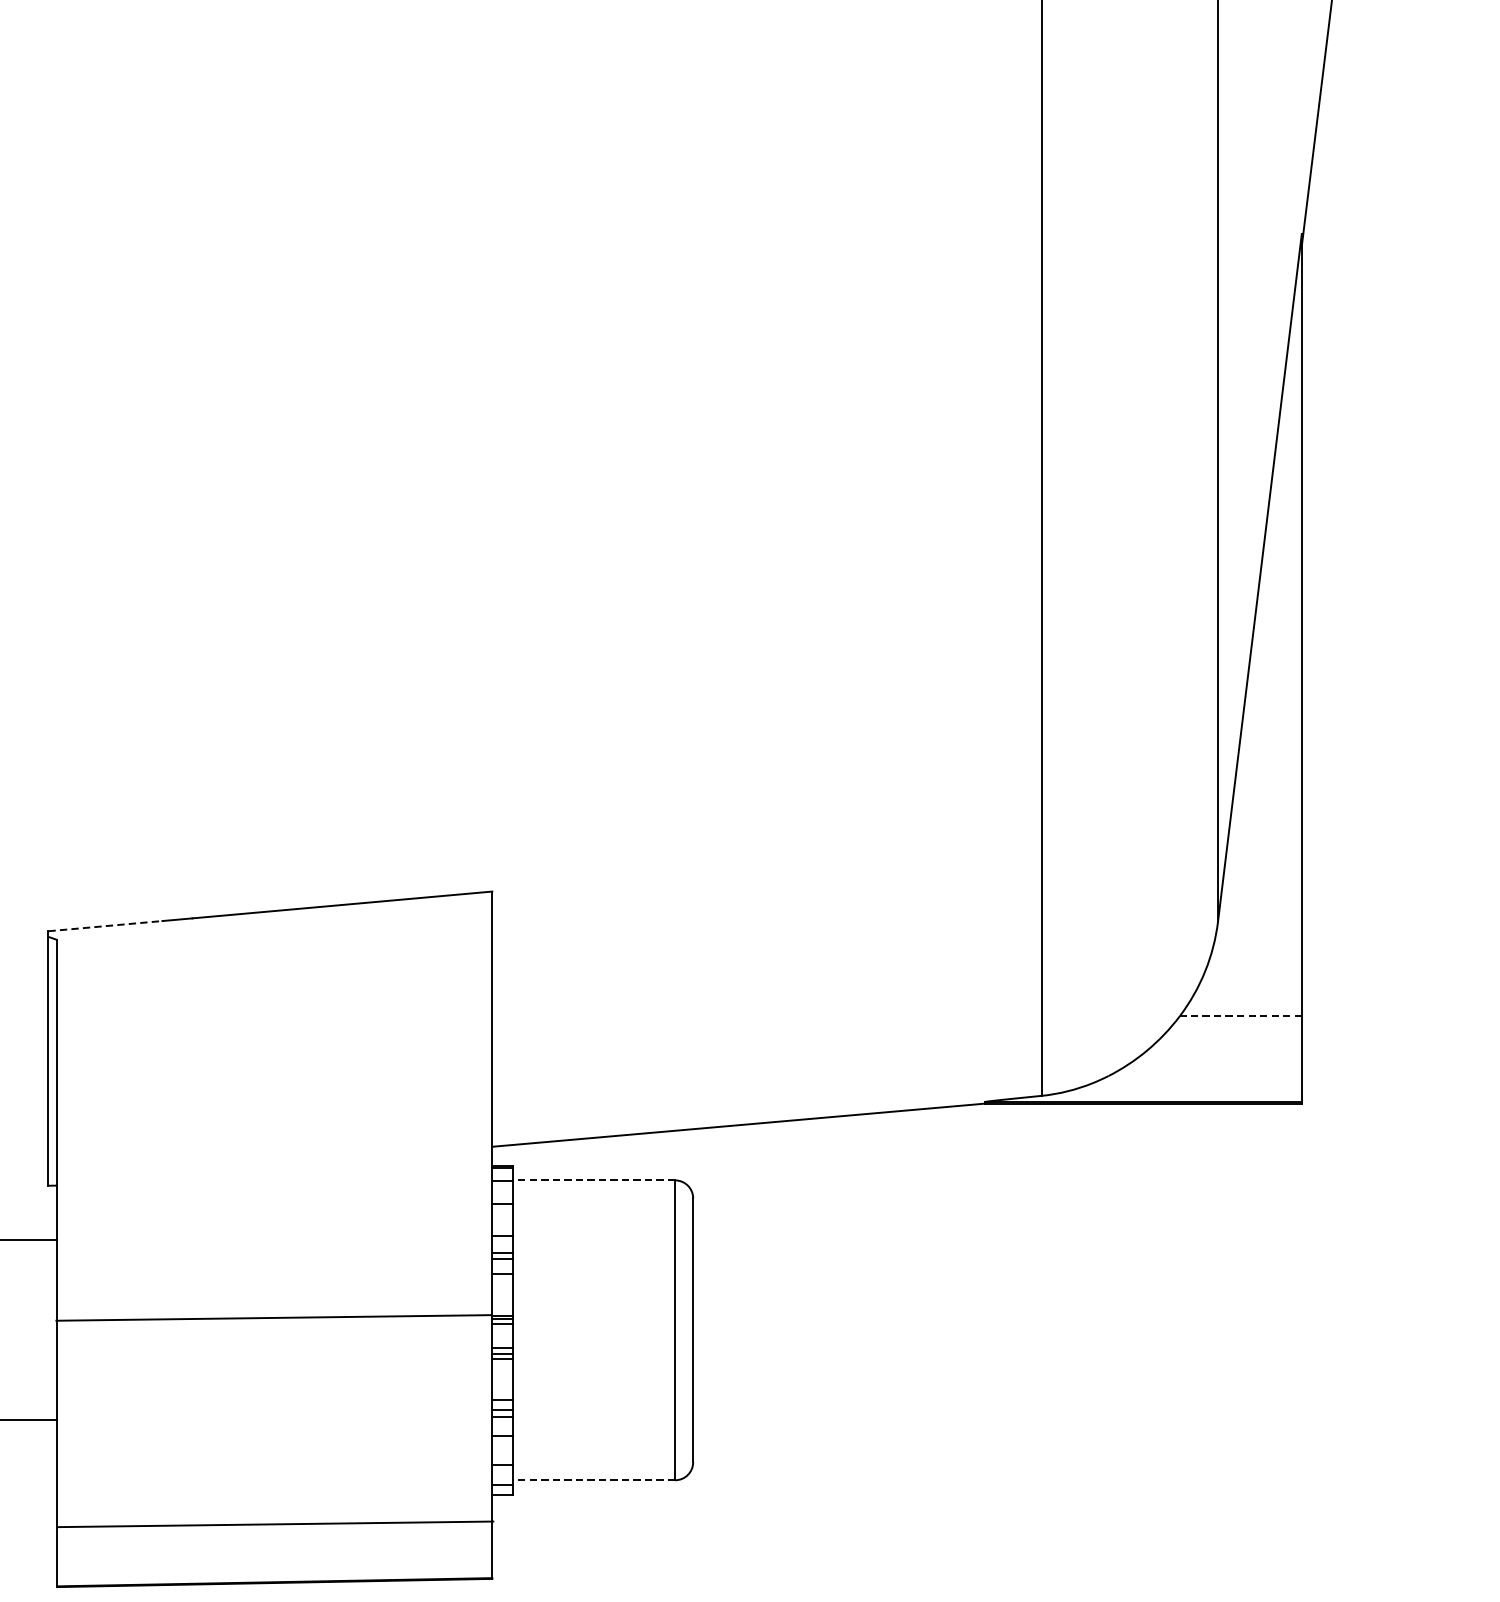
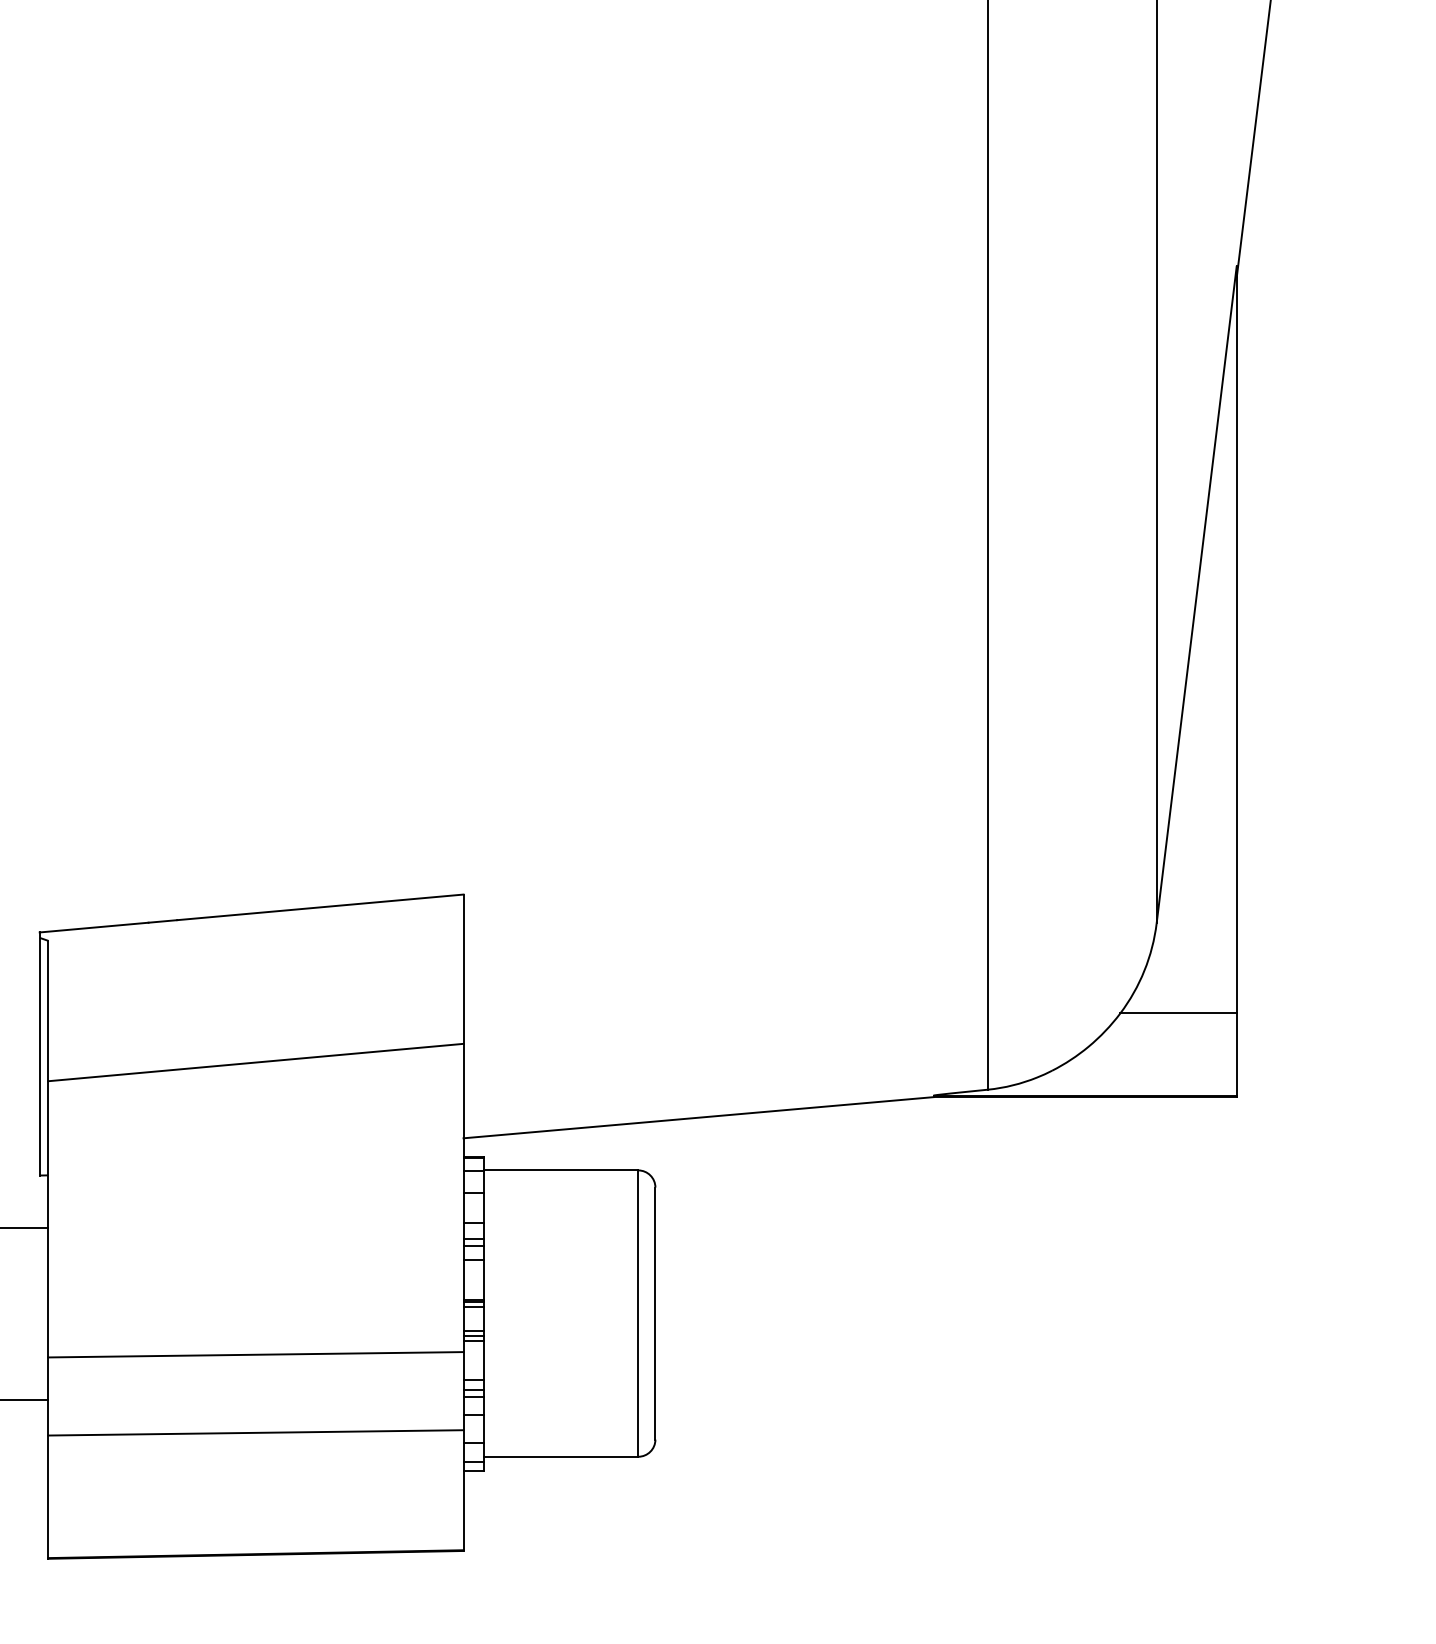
line: (105, 926) -> (94, 927), dashed -> solid
line: (1240, 1016) -> (1178, 1013), dashed -> solid
line: (274, 1067) -> (255, 1062), added
line: (593, 1180) -> (560, 1170), dashed -> solid
line: (273, 1317) -> (255, 1354), moved
line: (593, 1479) -> (560, 1456), dashed -> solid
line: (275, 1523) -> (255, 1432), moved

